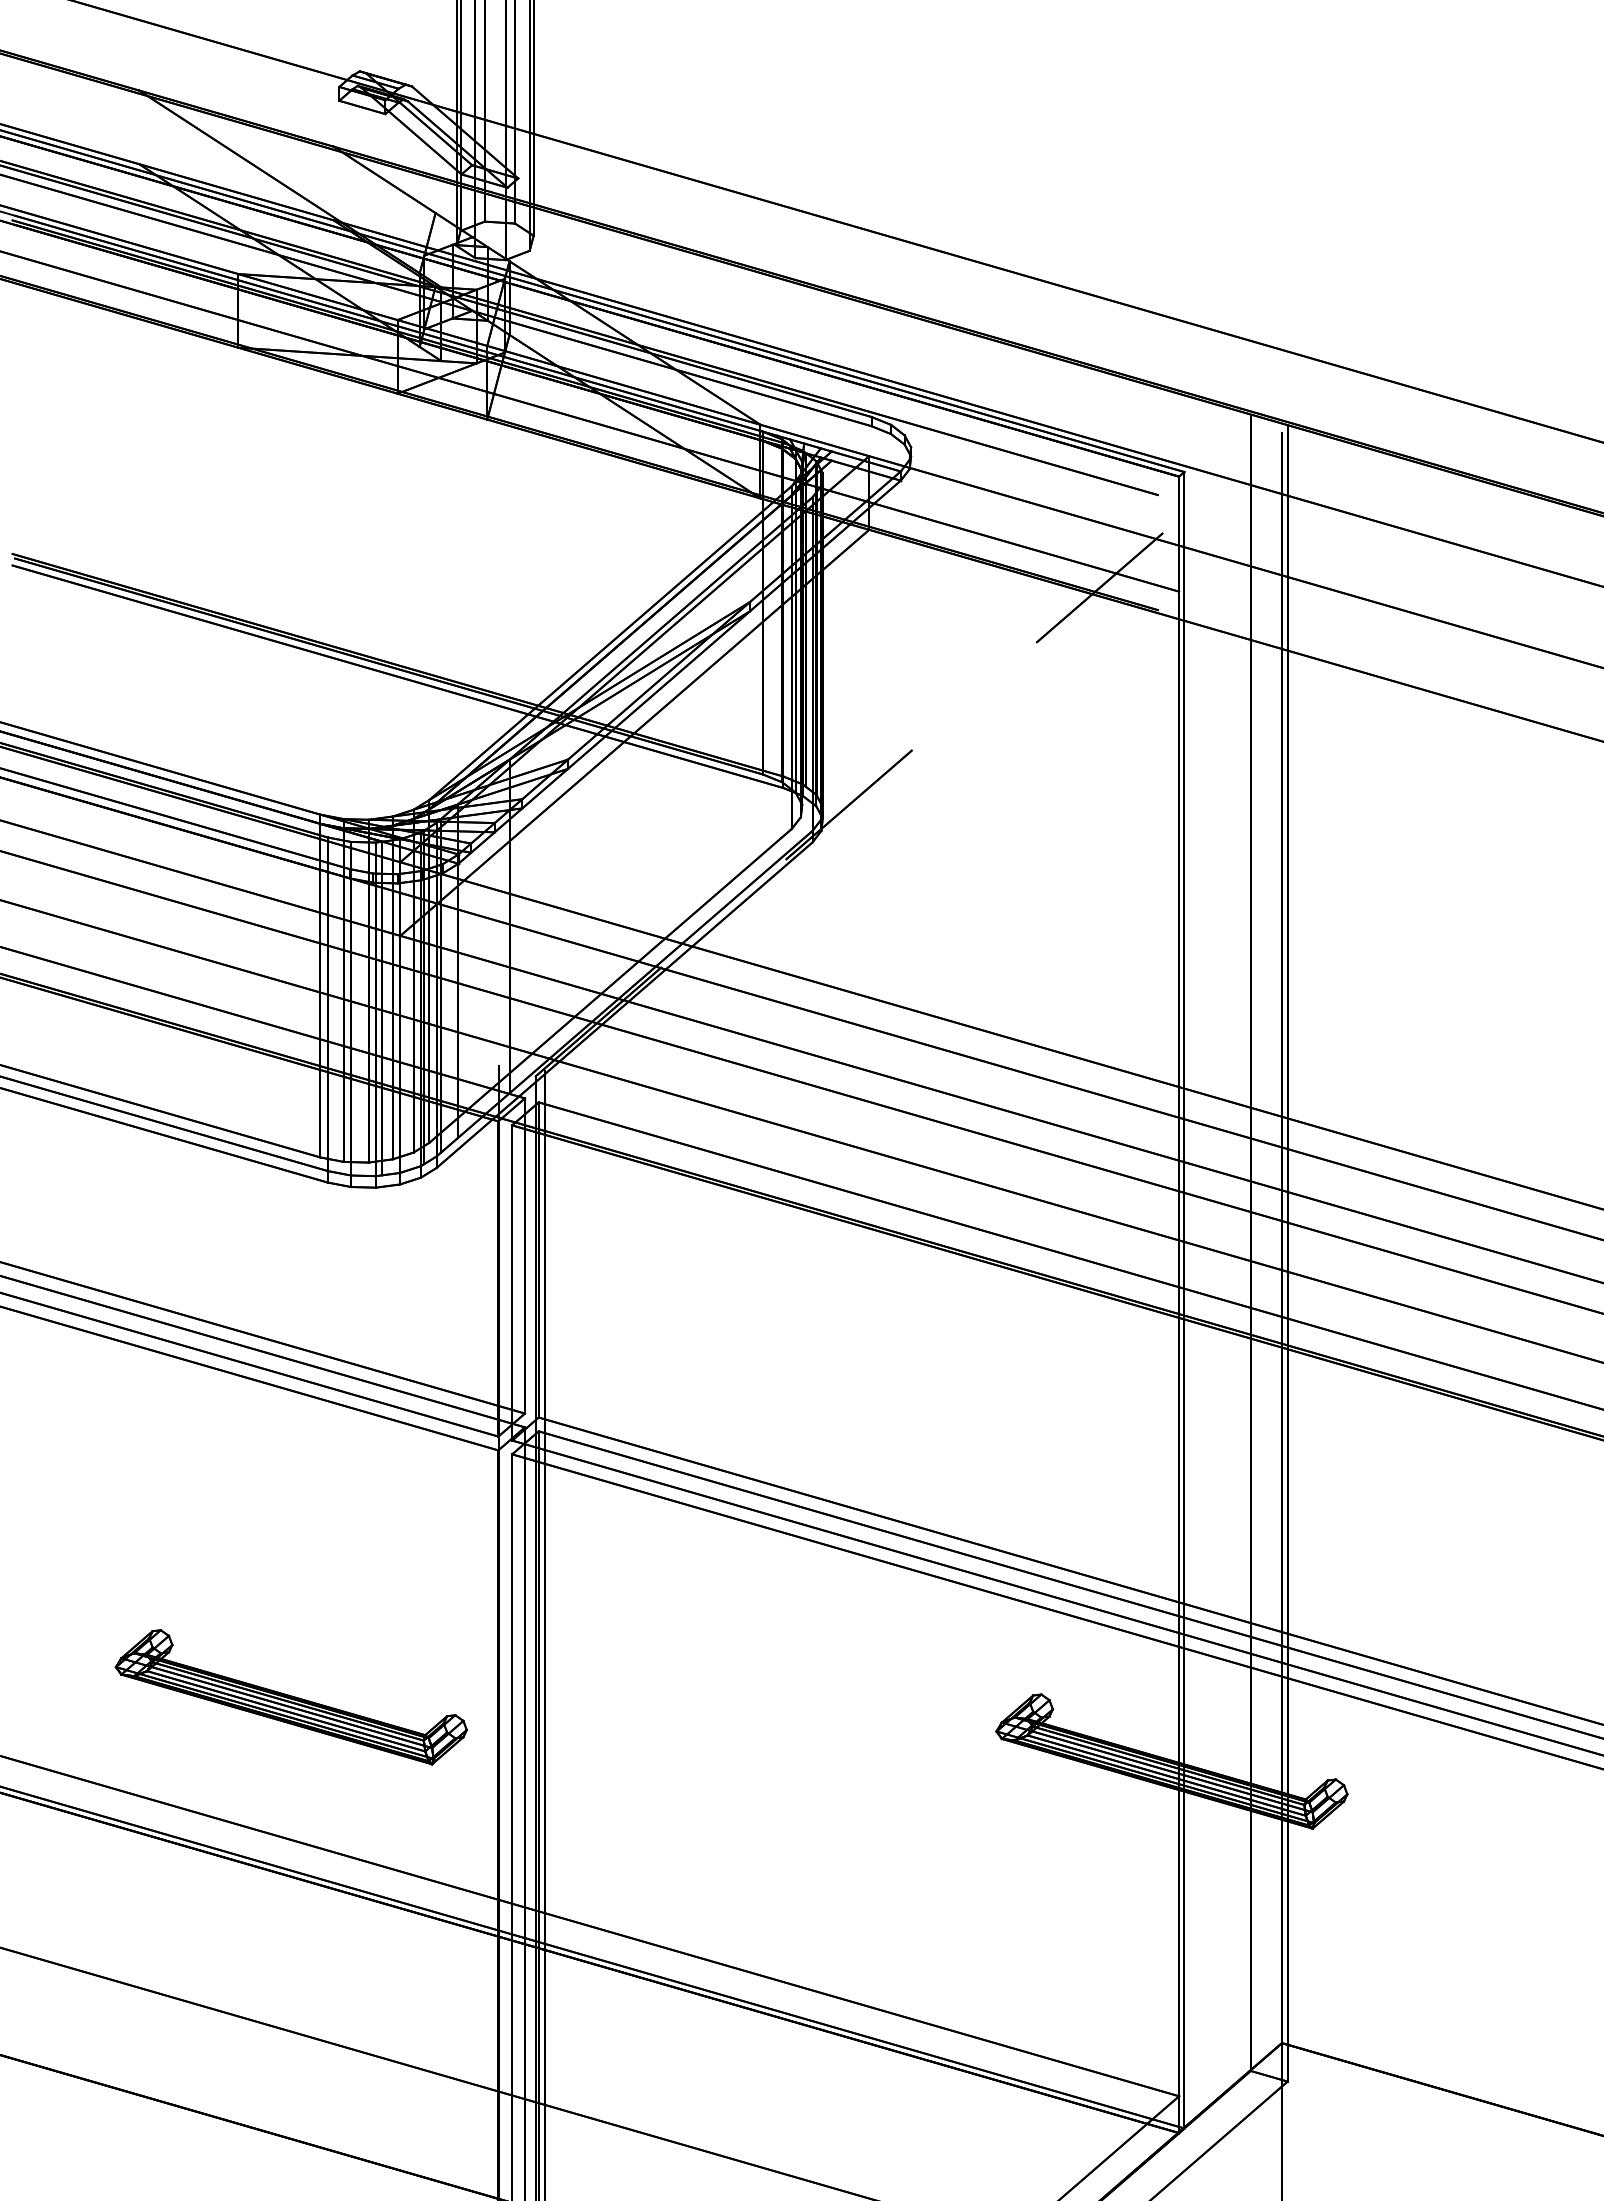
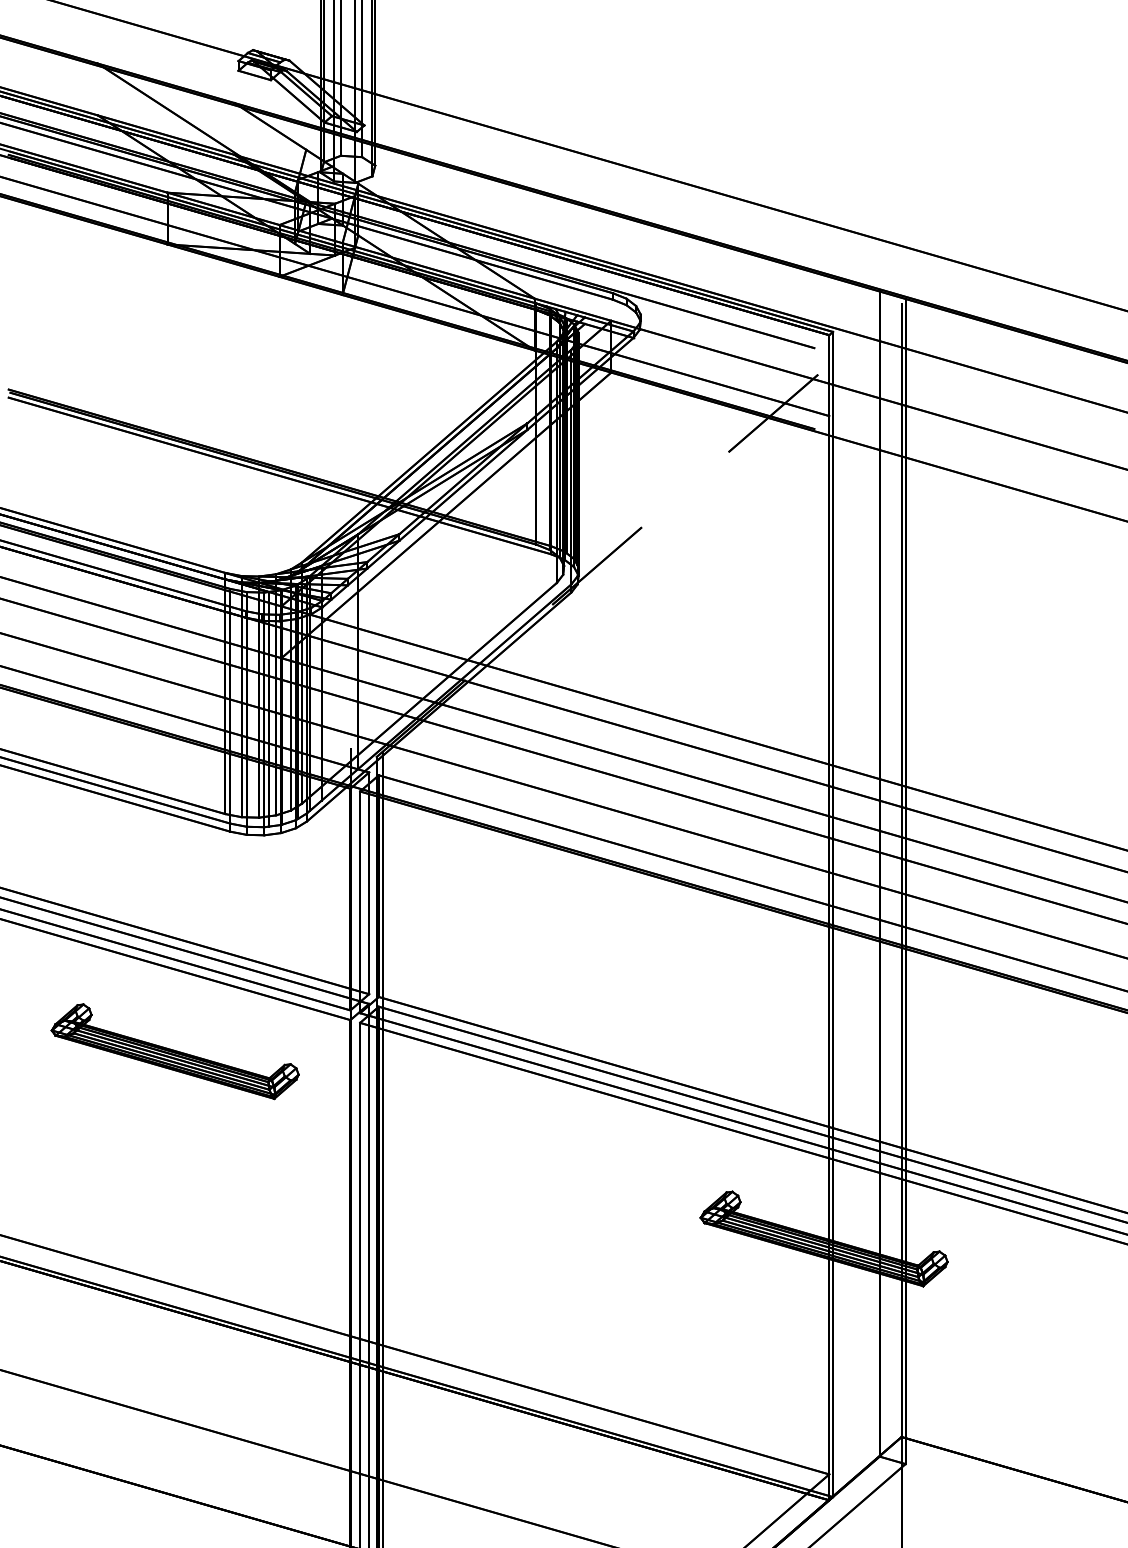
part: (290, 1697) -> (174, 1051), moved

